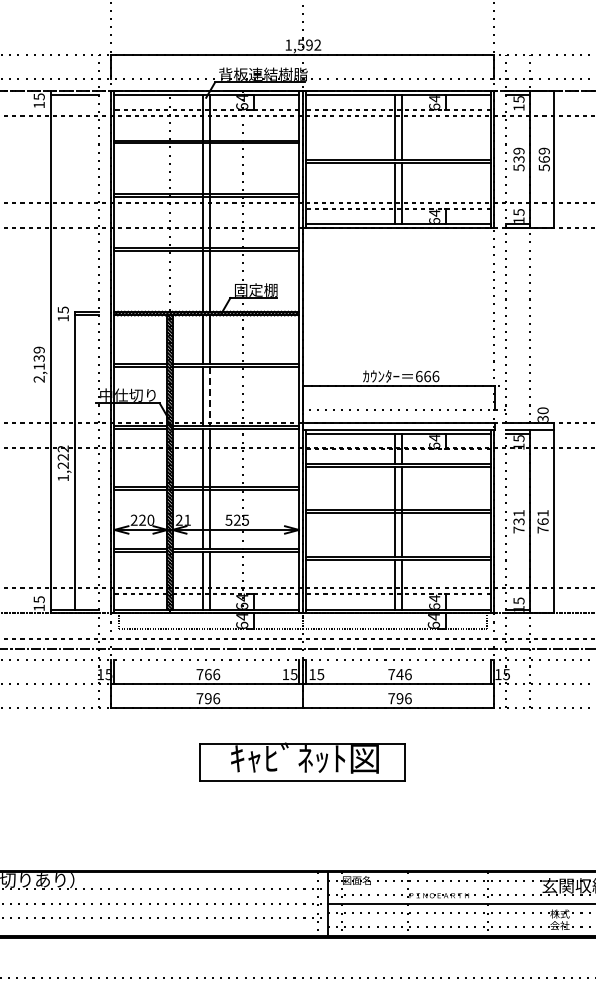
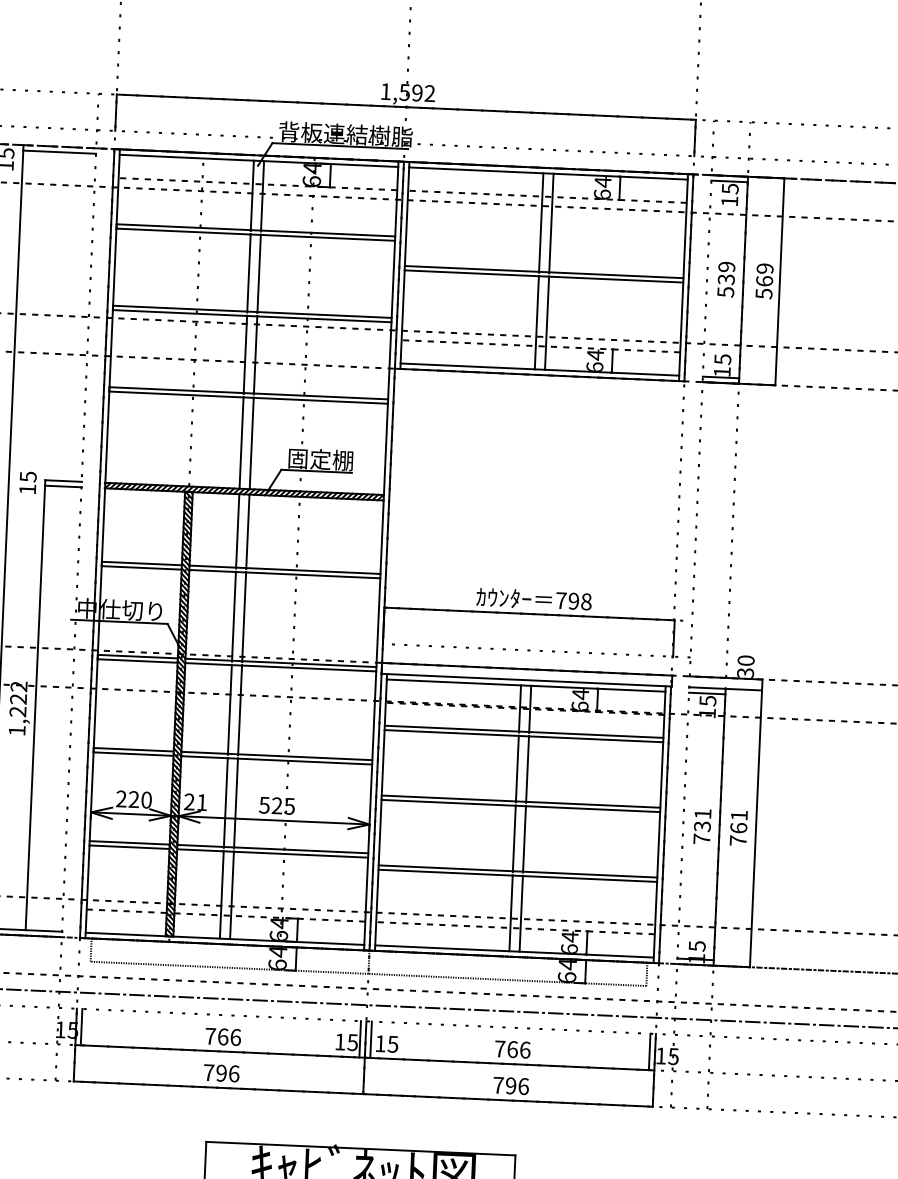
text: (427, 376) -> (573, 601), 666 -> 798
line: (210, 396) -> (244, 617), dashed -> solid
text: (399, 674) -> (511, 1049), 746 -> 766

